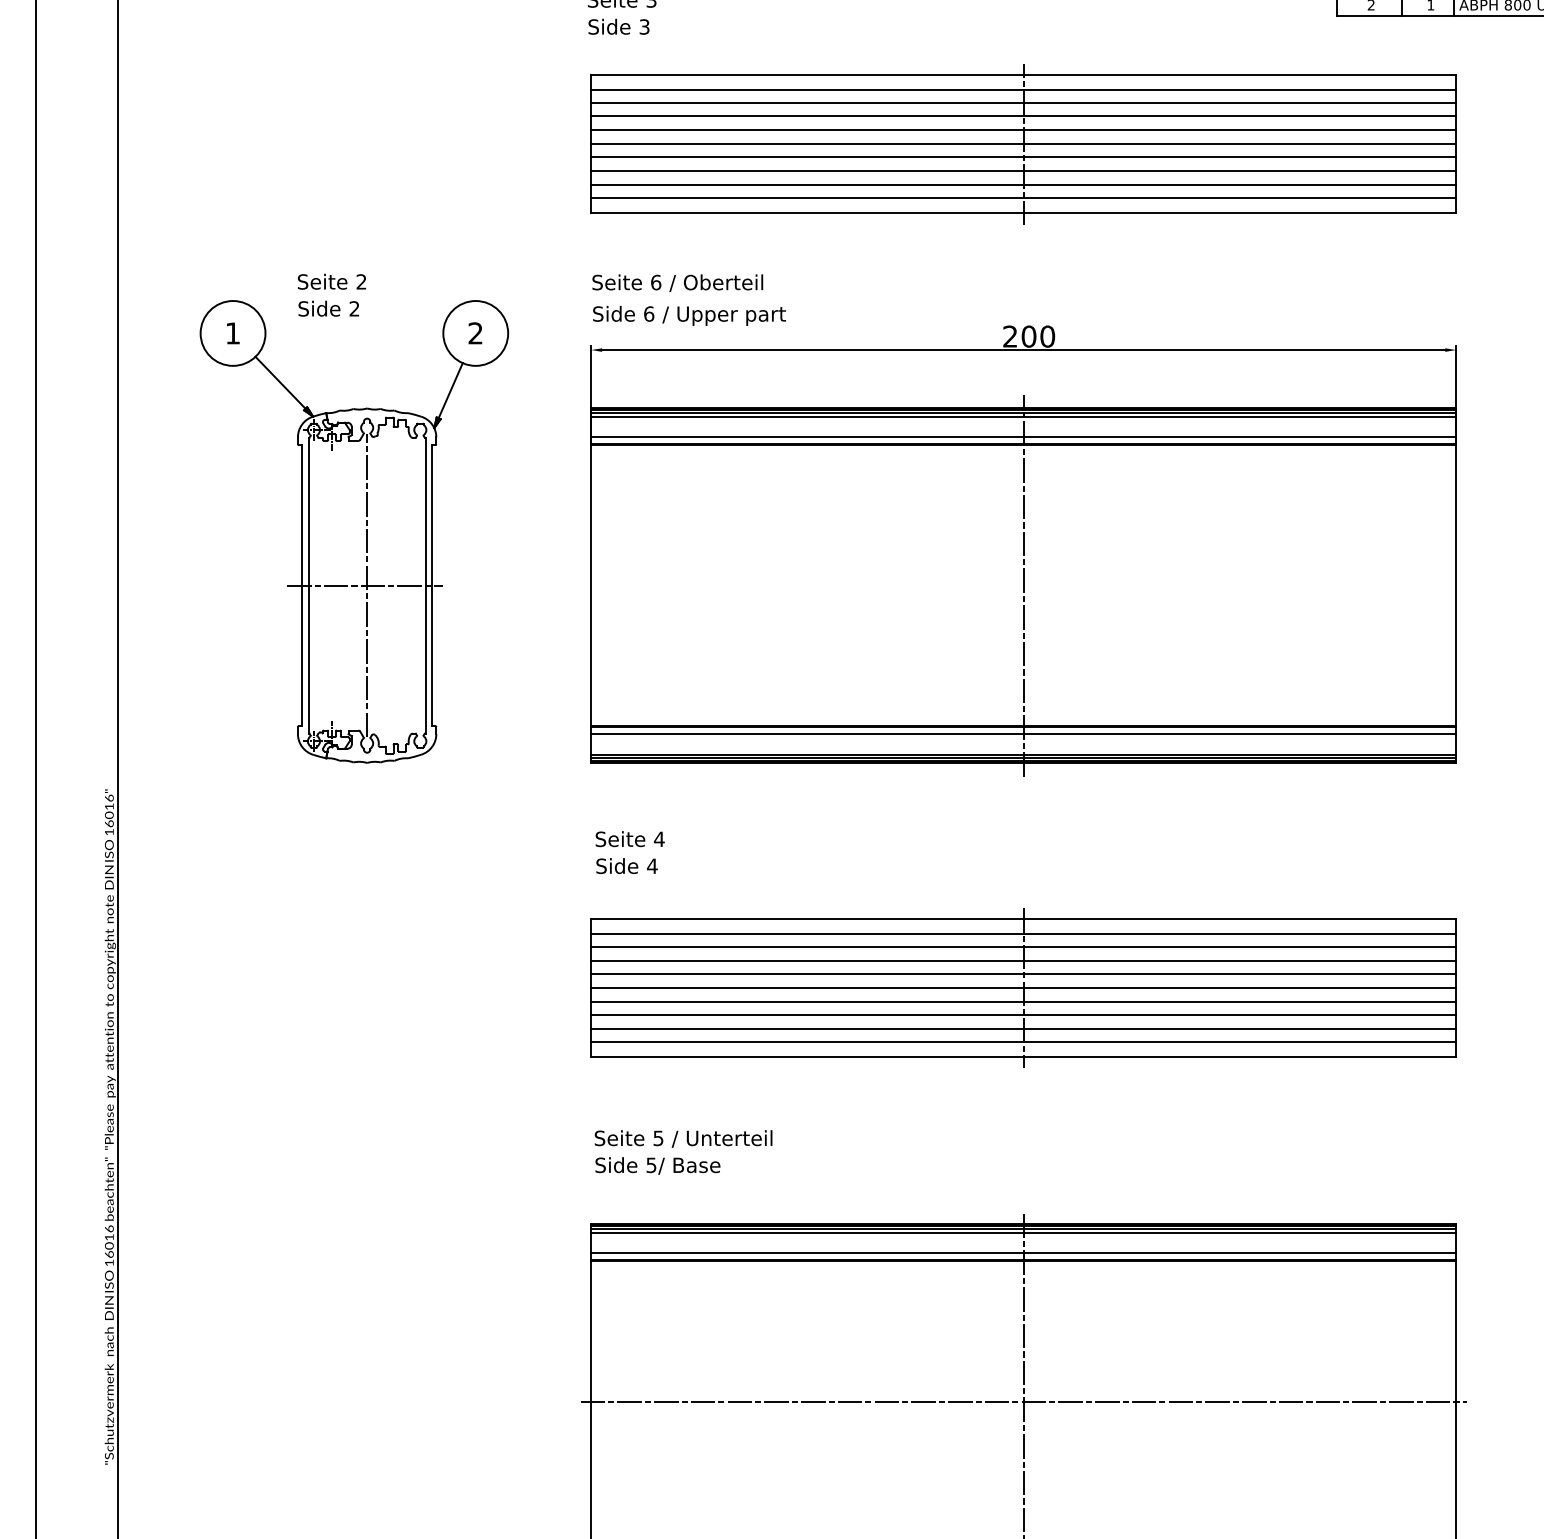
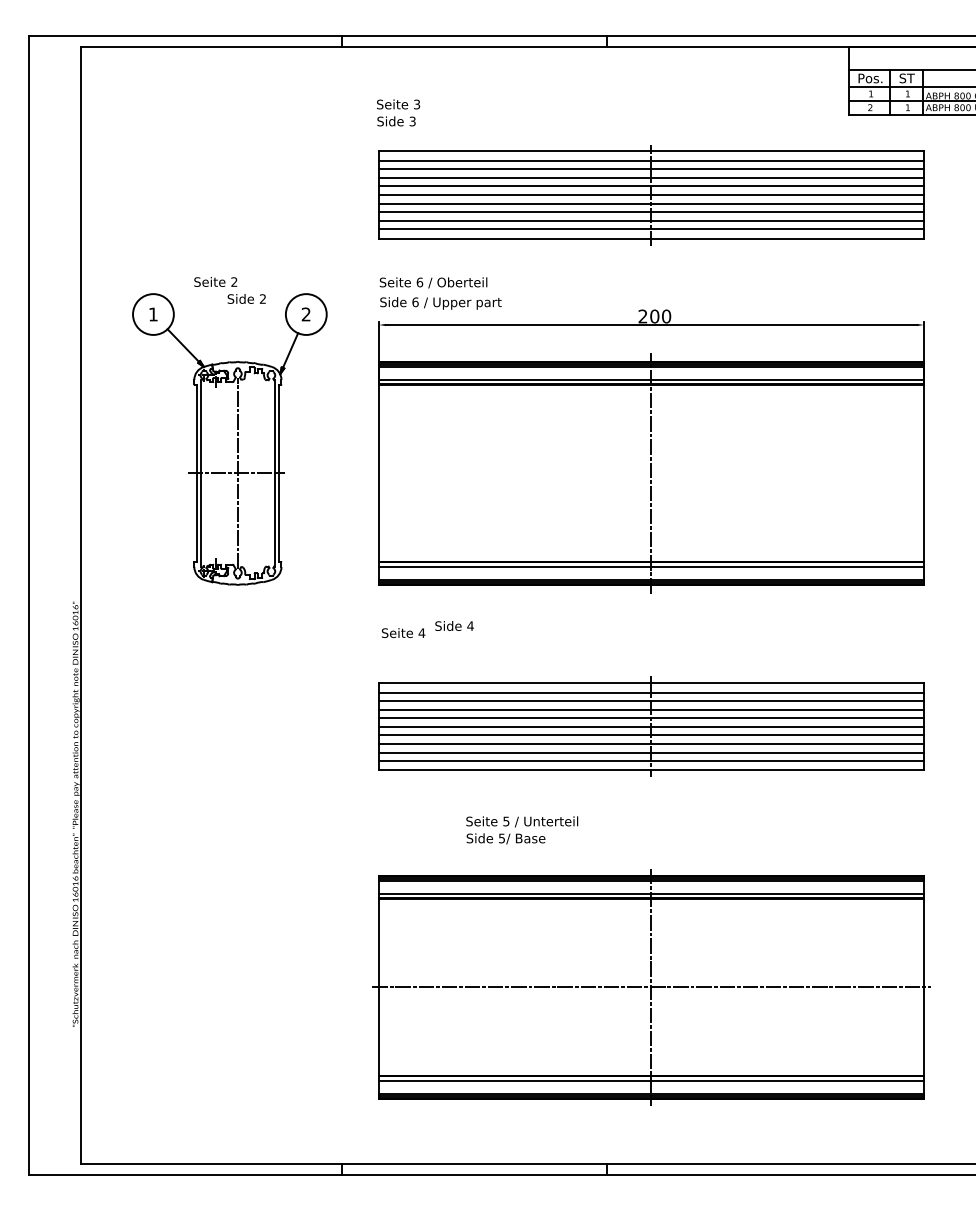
text: (328, 307) -> (246, 298), moved
text: (626, 865) -> (454, 625), moved
text: (684, 1152) -> (522, 830), moved

